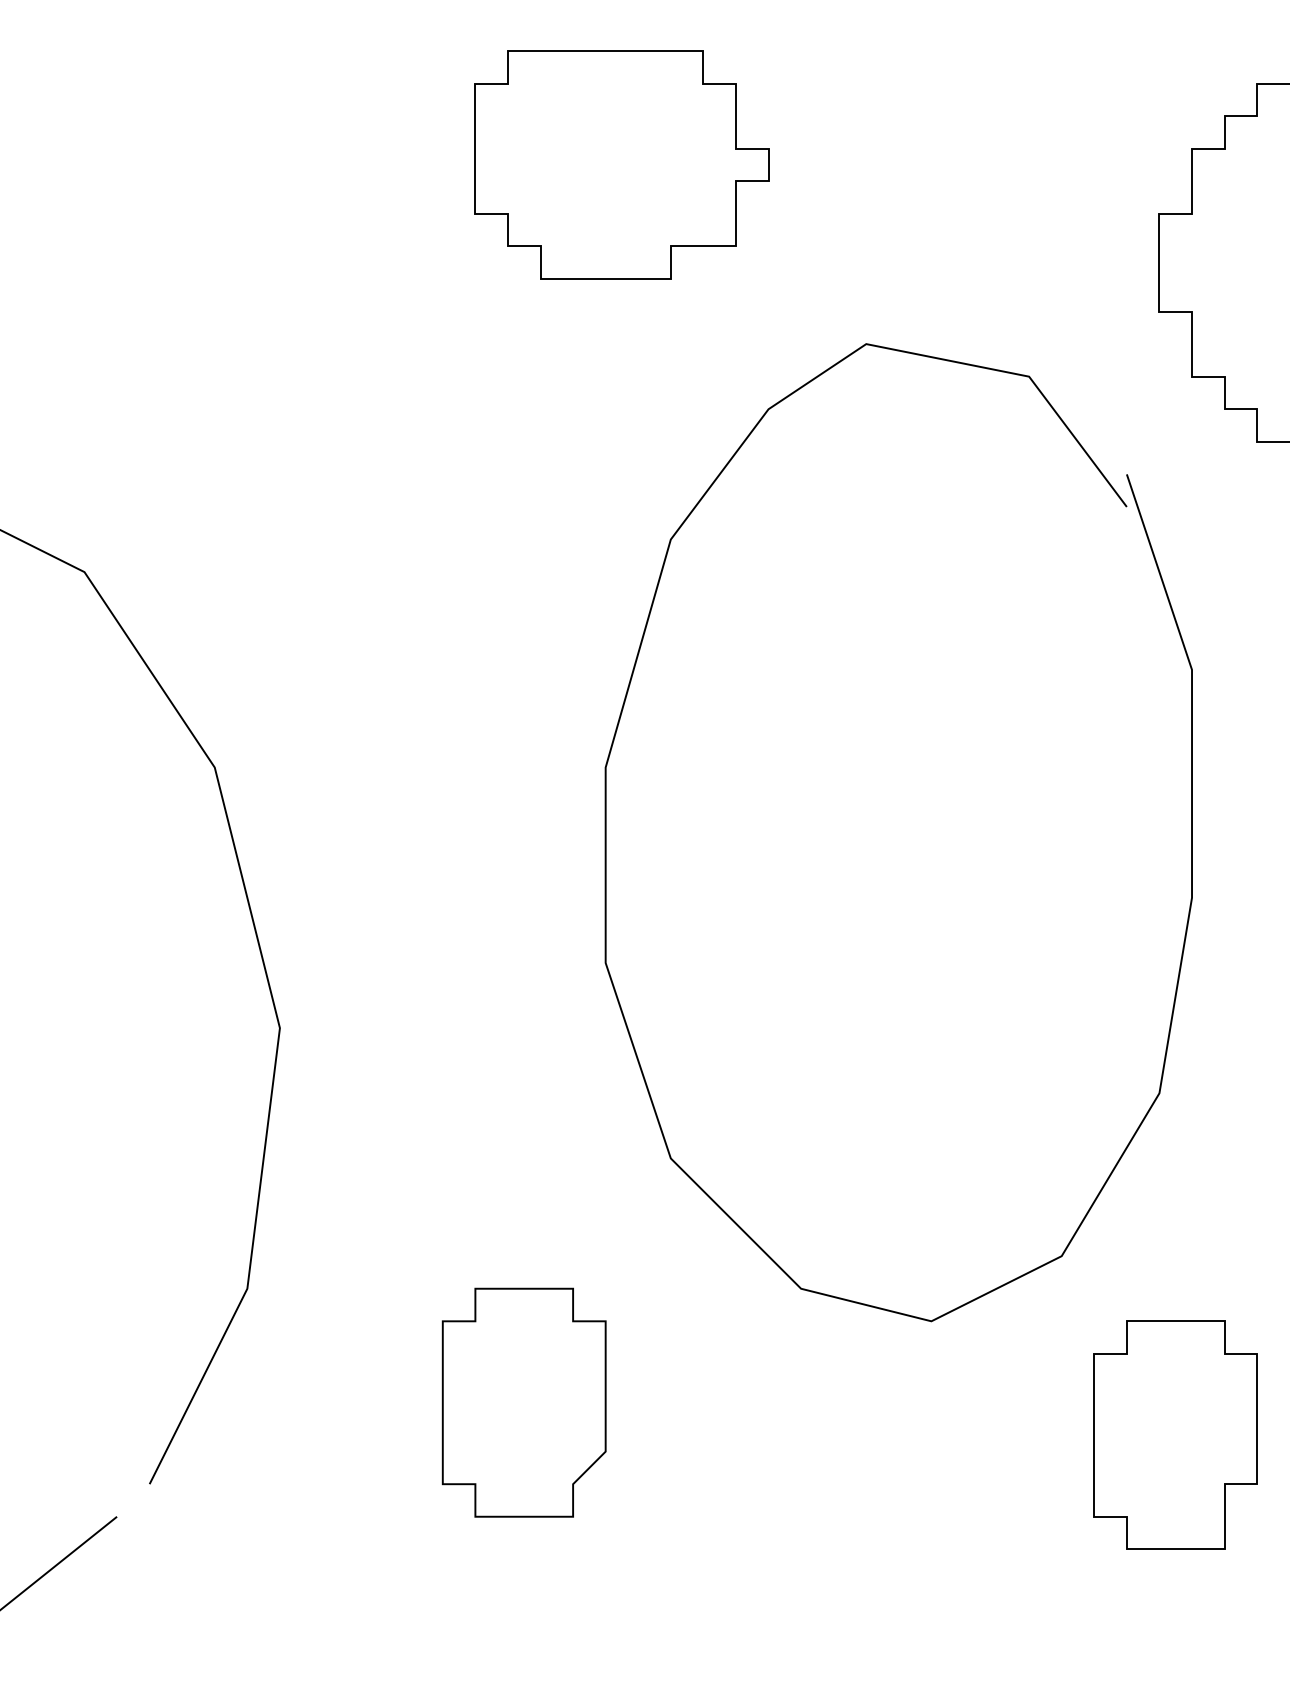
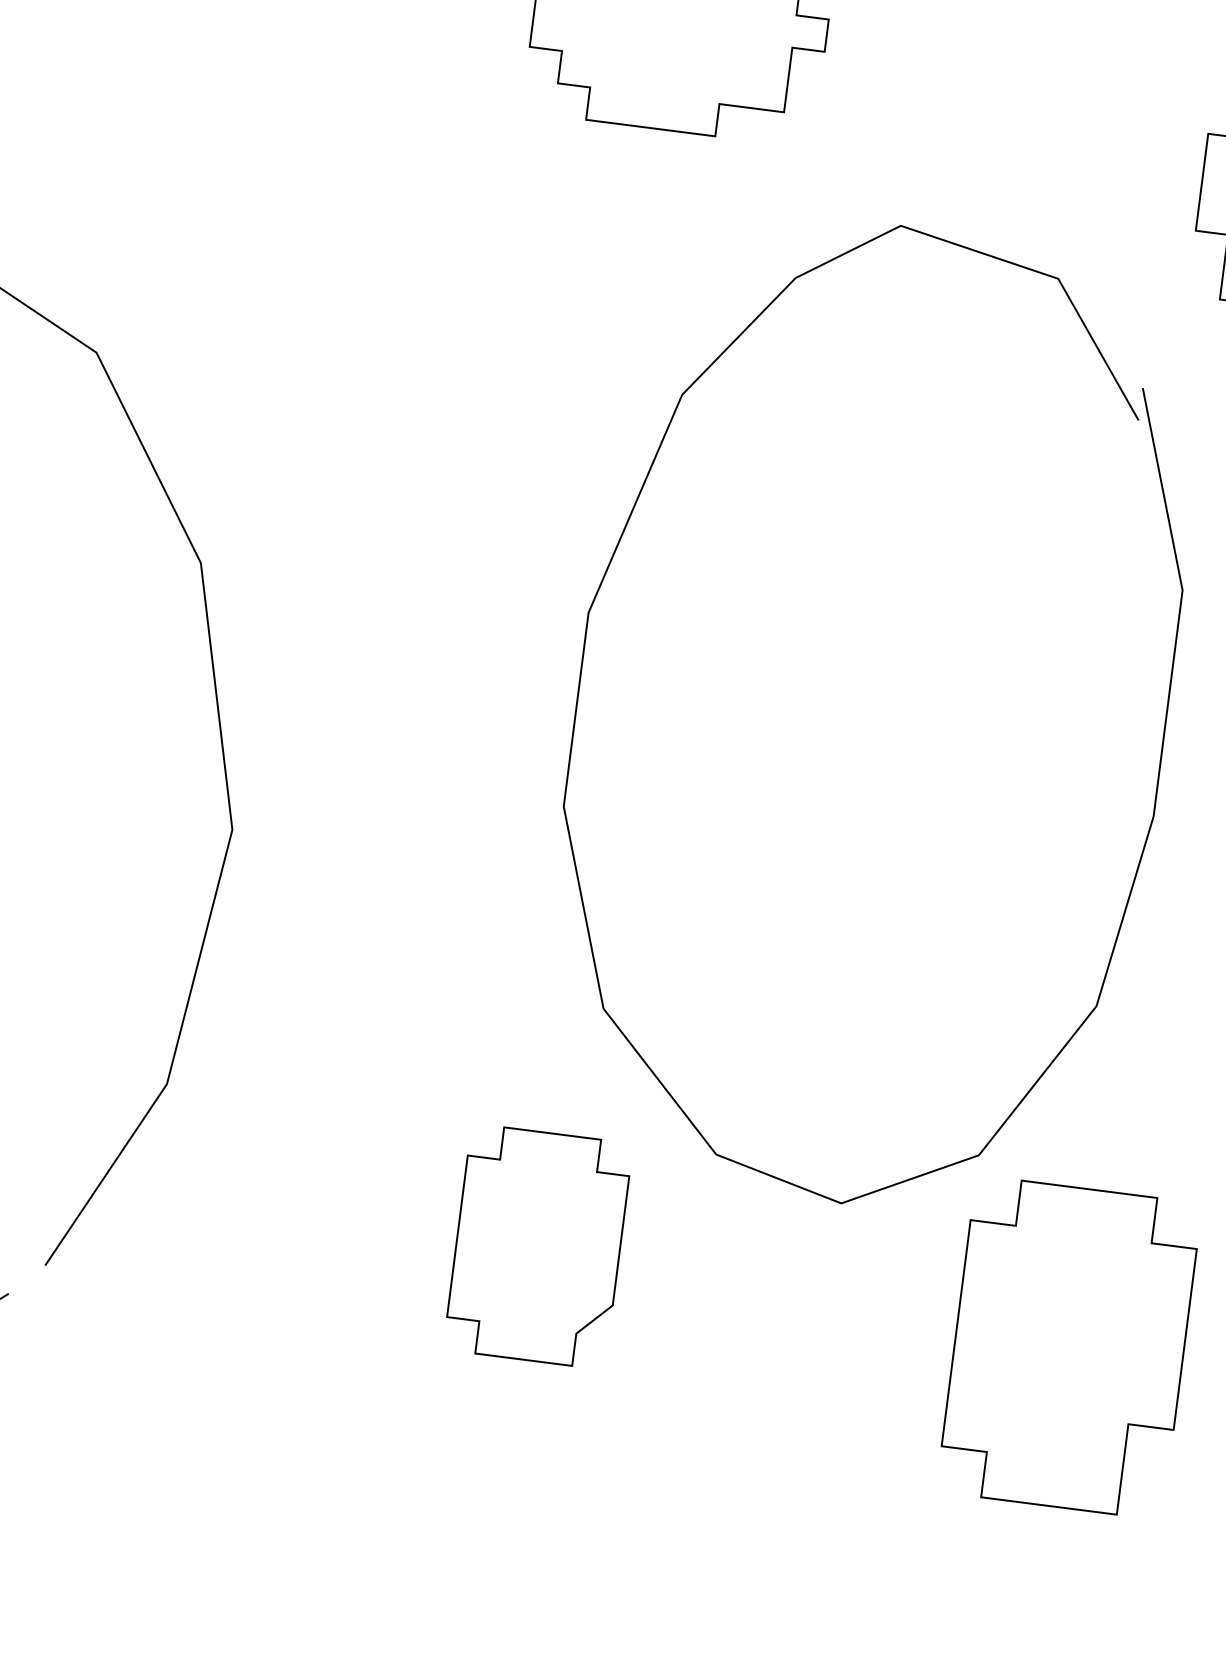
part: (523, 1402) -> (537, 1246), moved
part: (1175, 1434) -> (1069, 1346), size x1.4

